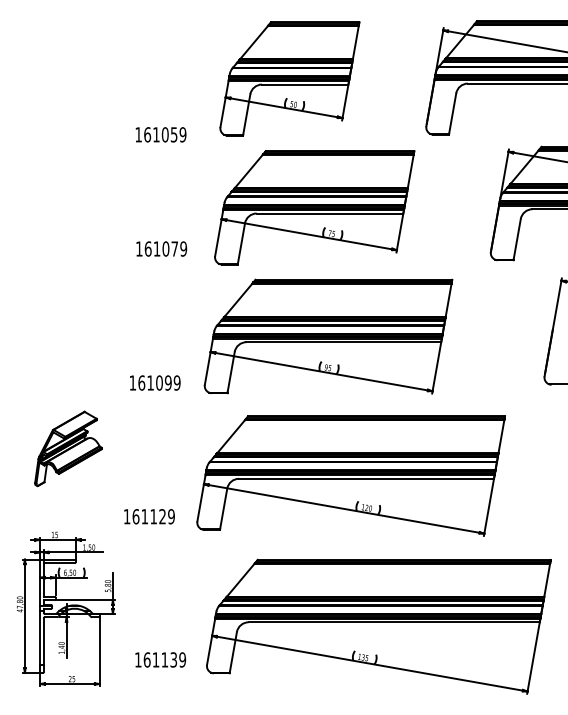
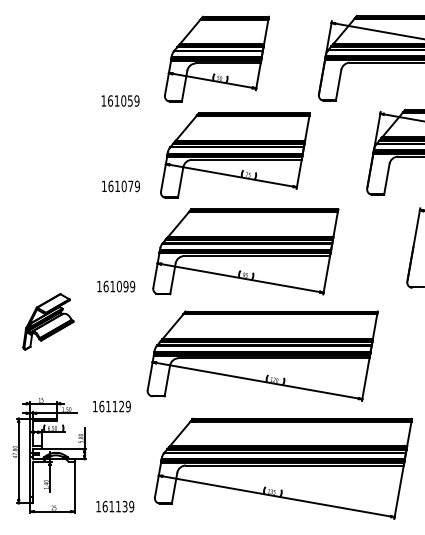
part: (68, 448) -> (48, 321), moved
text: (148, 516) -> (111, 406), moved
text: (160, 659) -> (115, 506), moved

